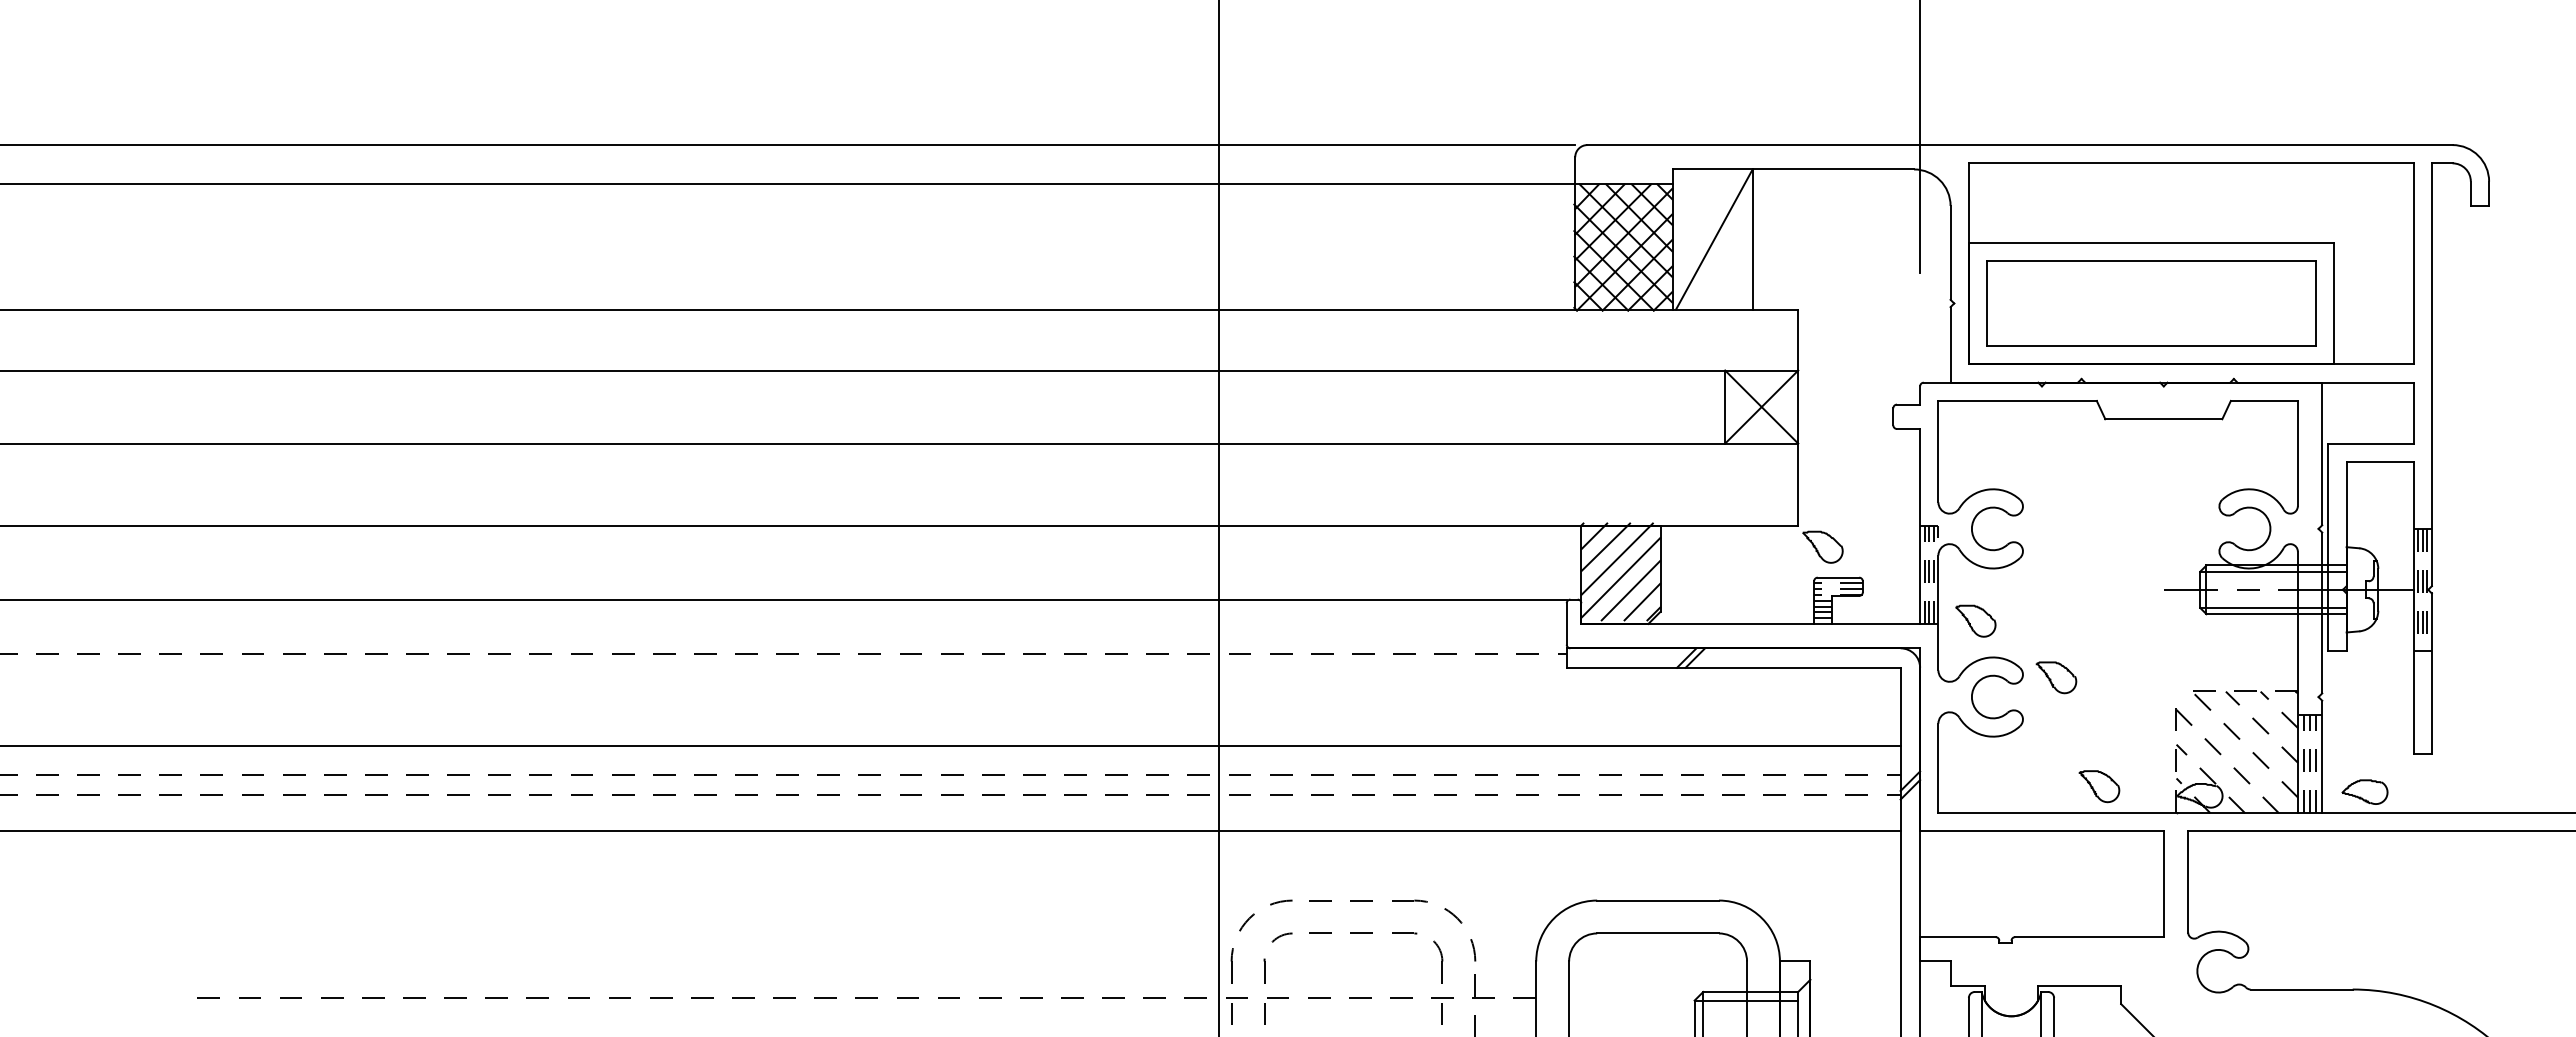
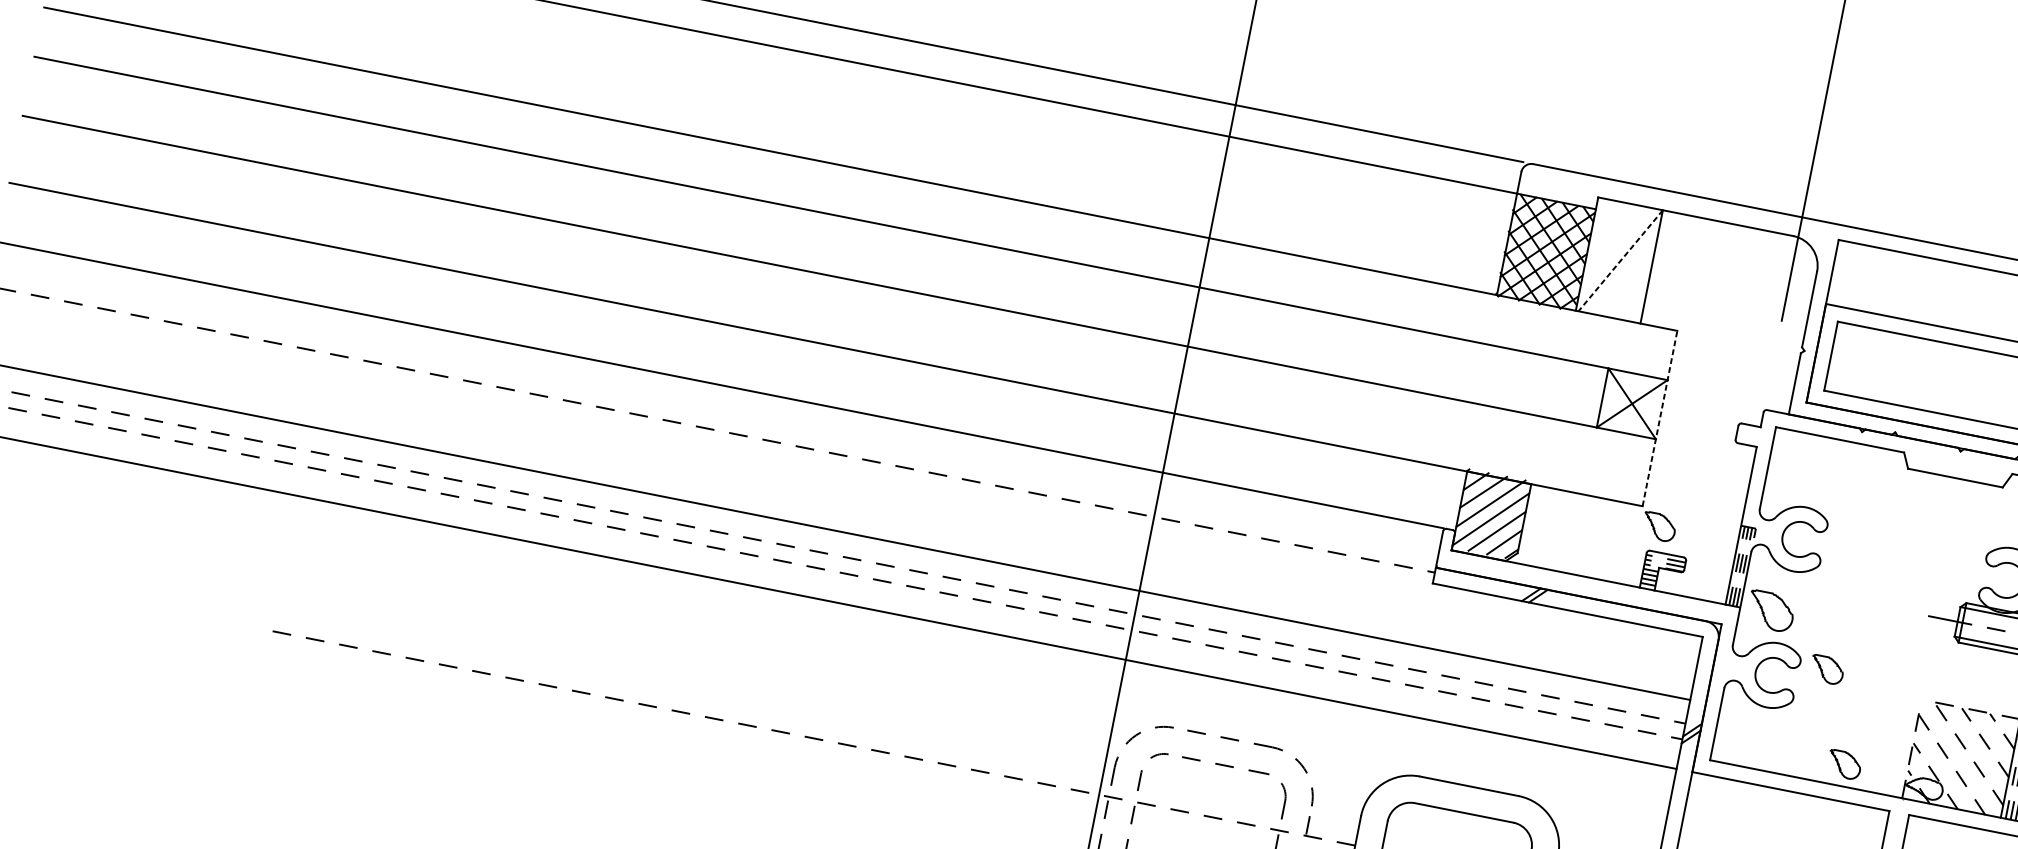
line: (1714, 239) -> (1620, 260), solid -> dashed
line: (1798, 417) -> (1660, 418), solid -> dashed
part: (1975, 620) -> (1770, 610), size x1.4

